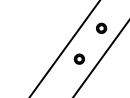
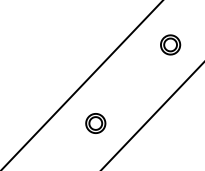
part: (78, 58) -> (94, 121), moved

